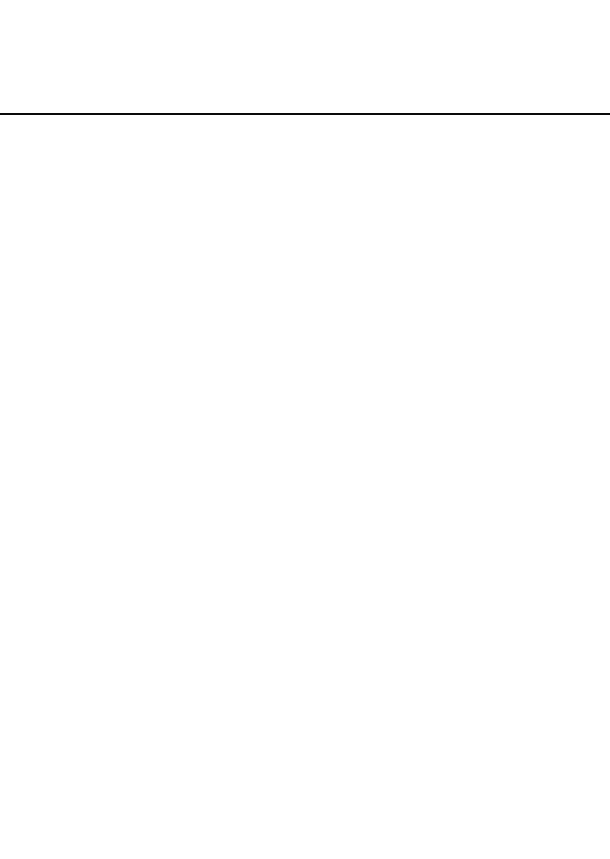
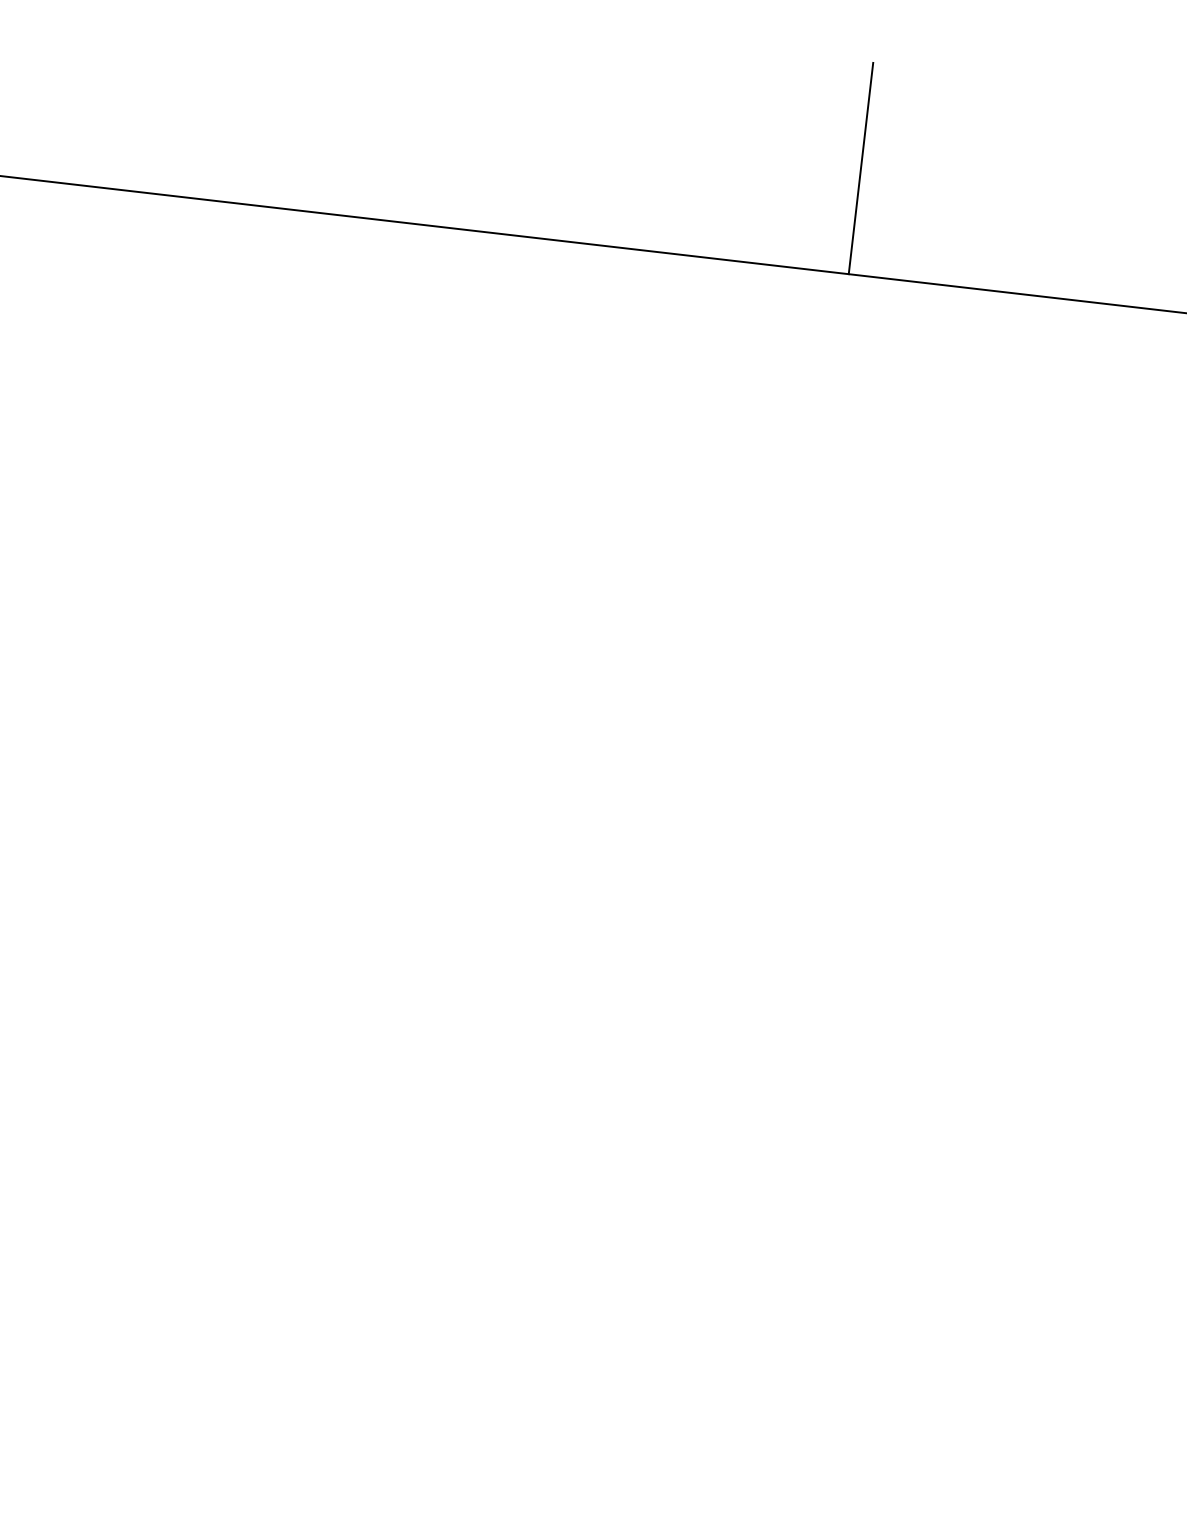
line: (388, 62) -> (862, 167), added

